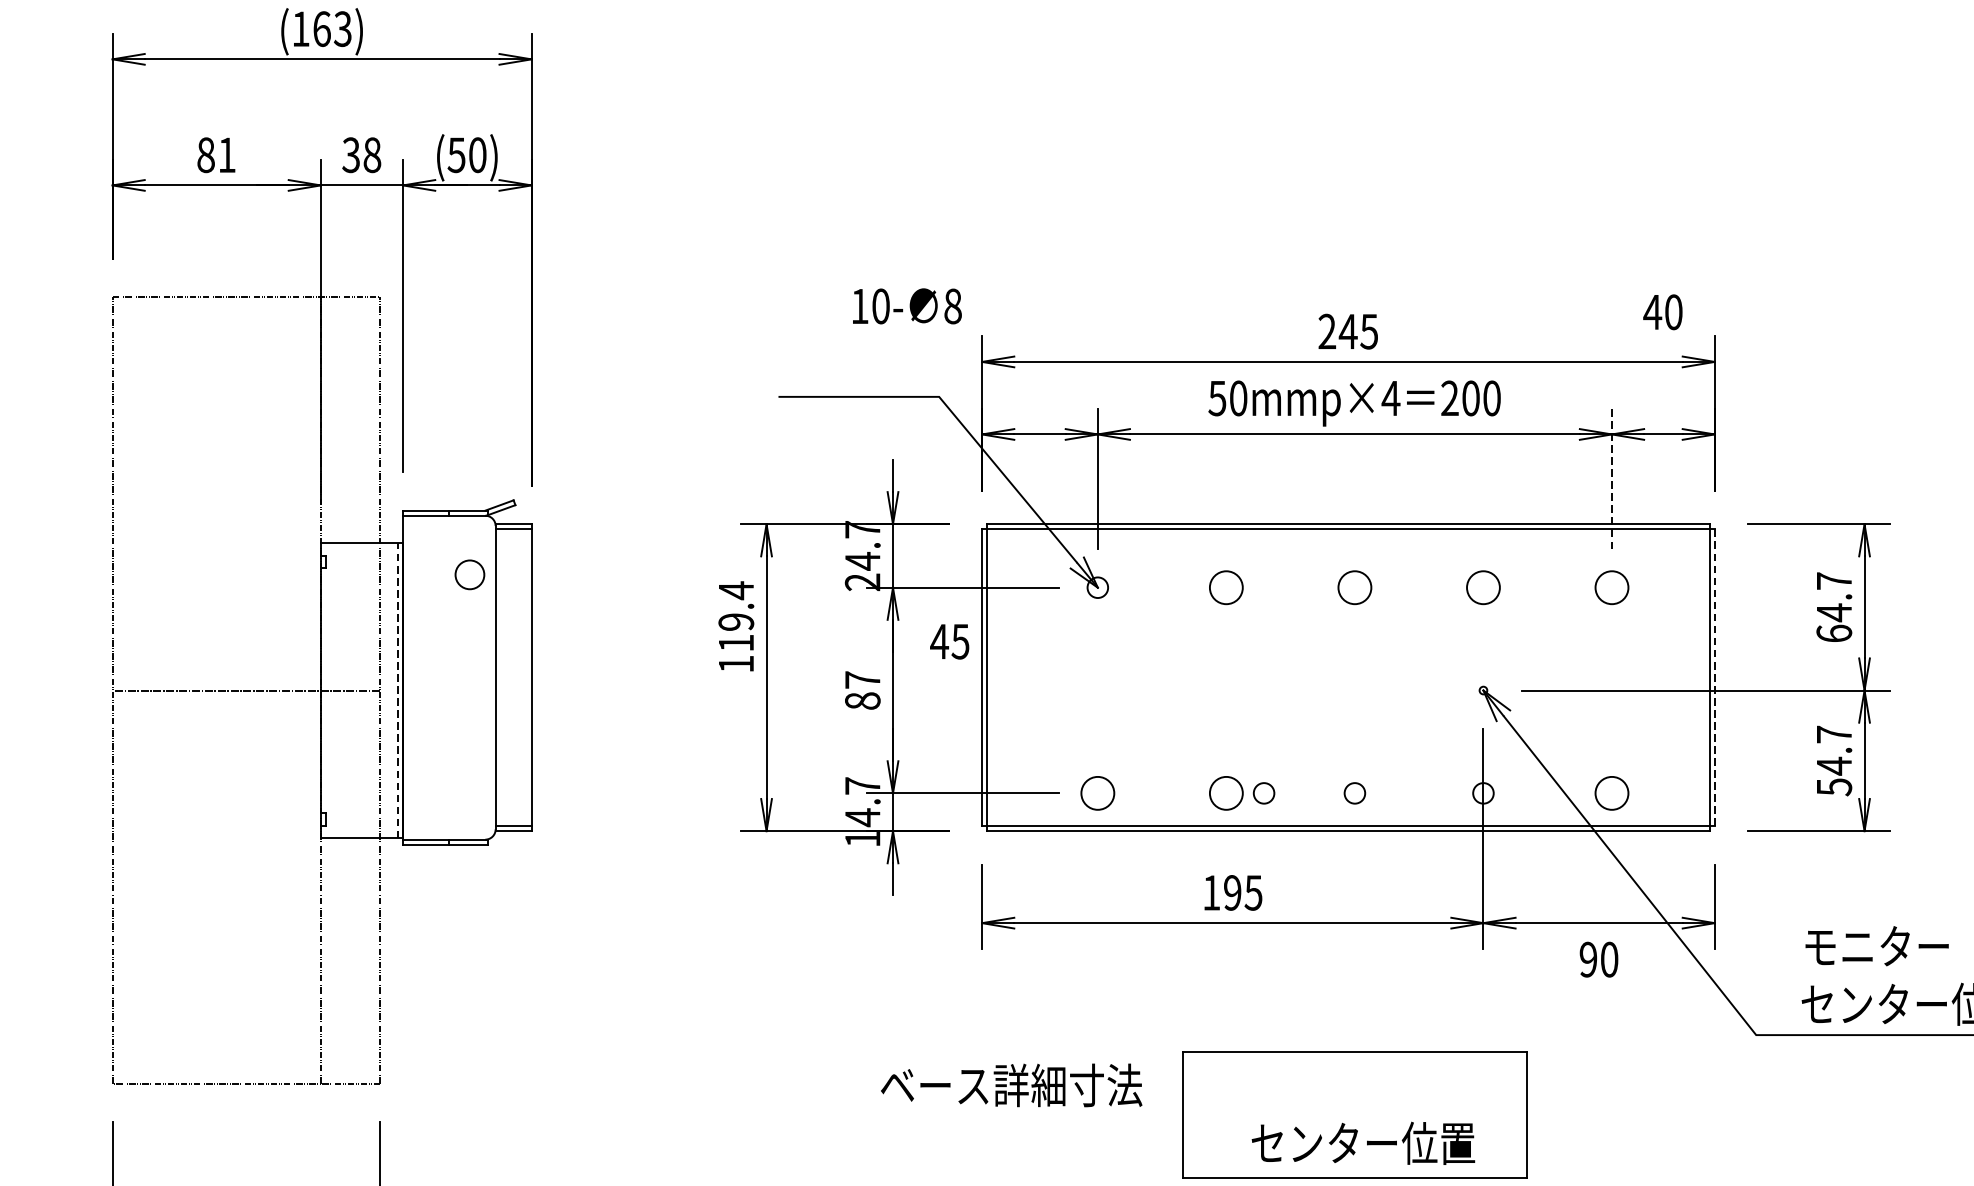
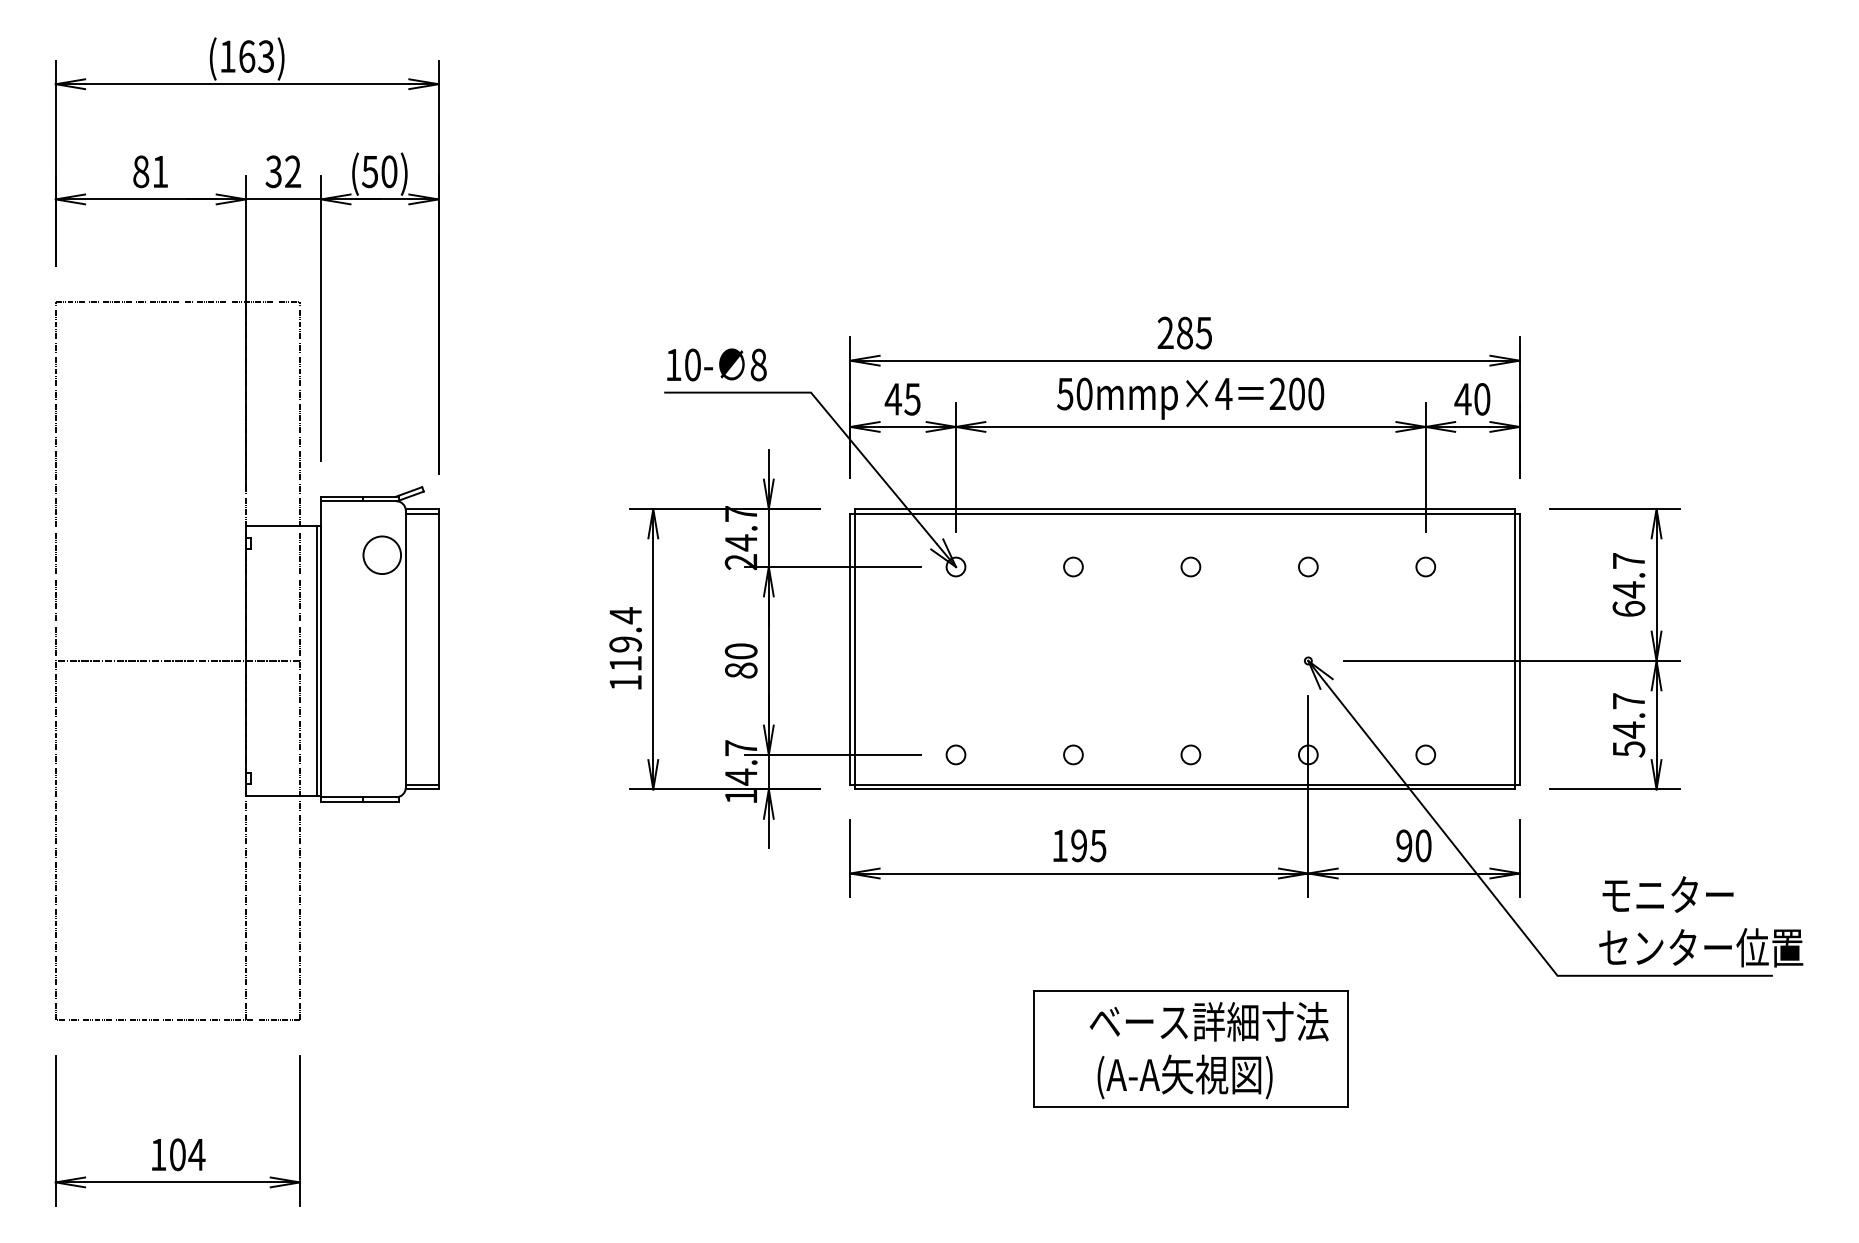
text: (372, 154) -> (293, 171), 38 -> 32
text: (906, 305) -> (716, 364), moved
text: (1663, 312) -> (1472, 399), moved
text: (1347, 331) -> (1184, 332), 245 -> 285
line: (1611, 478) -> (1425, 467), dashed -> solid
circle: (470, 575) -> (382, 555), size x1.43
circle: (1226, 587) -> (1073, 566), size x0.62
circle: (1354, 587) -> (1190, 566), size x0.62
circle: (1482, 587) -> (1307, 566), size x0.62
circle: (1611, 587) -> (1425, 566), size x0.62
text: (736, 626) -> (625, 648), moved
text: (949, 641) -> (902, 399), moved
line: (1714, 678) -> (1519, 649), dashed -> solid
text: (861, 680) -> (740, 651), 87 -> 80
line: (397, 690) -> (316, 660), dashed -> solid
circle: (1097, 792) -> (955, 754), size x0.62
circle: (1226, 792) -> (1073, 754), size x0.62
circle: (1263, 792) -> (1107, 754), removed
circle: (1611, 792) -> (1425, 754), size x0.62
text: (1598, 959) -> (1413, 845), moved
text: (1010, 1085) -> (1208, 1021), moved
text: (1363, 1145) -> (1198, 1076), センター位置 -> (A-A矢視図)

